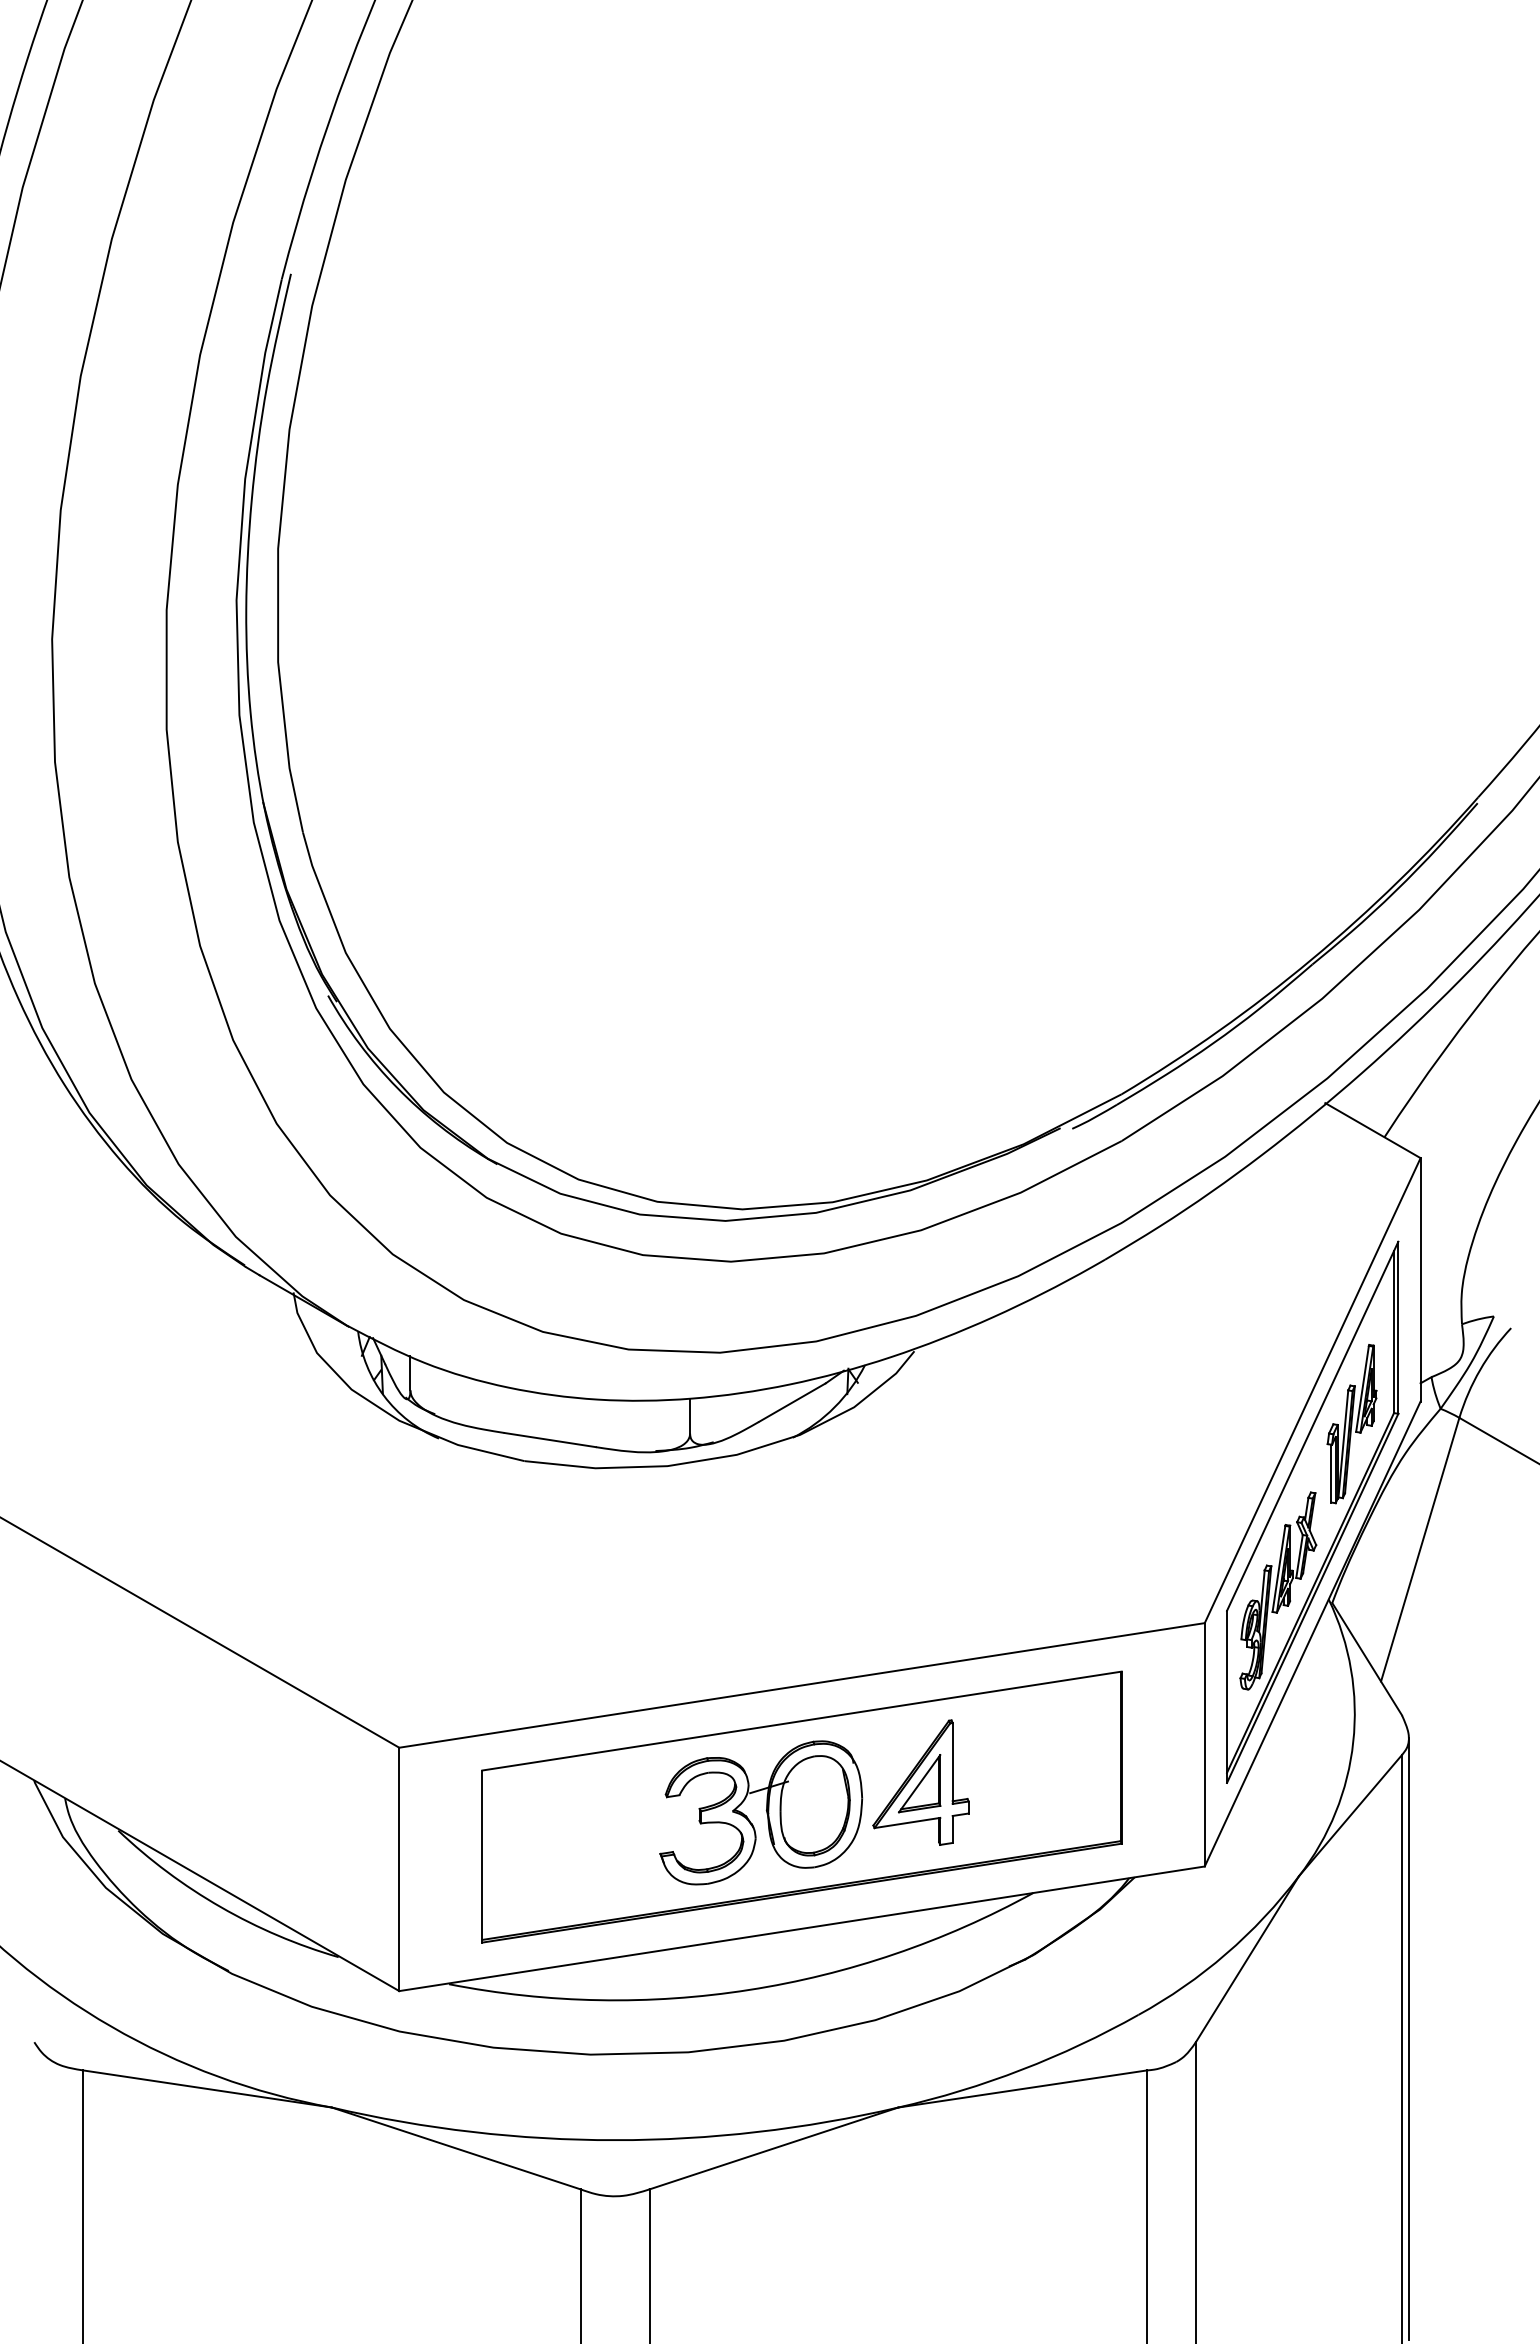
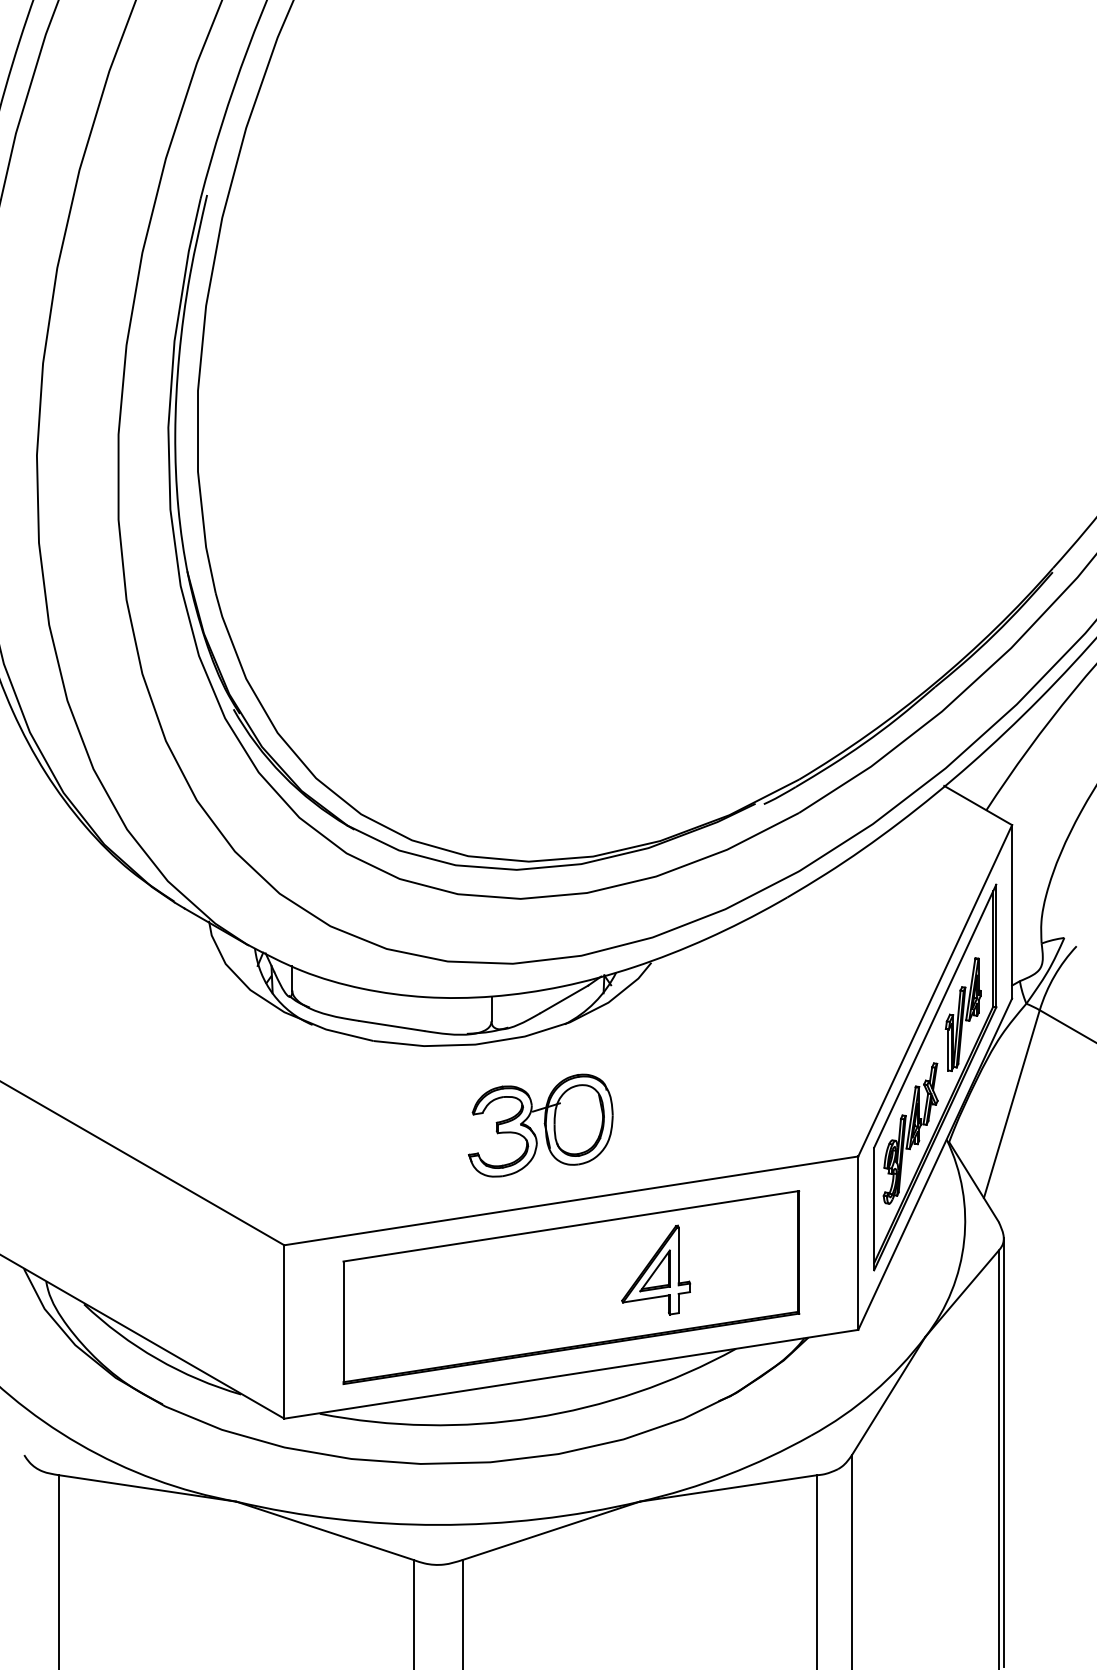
part: (761, 1812) -> (541, 1125), moved

